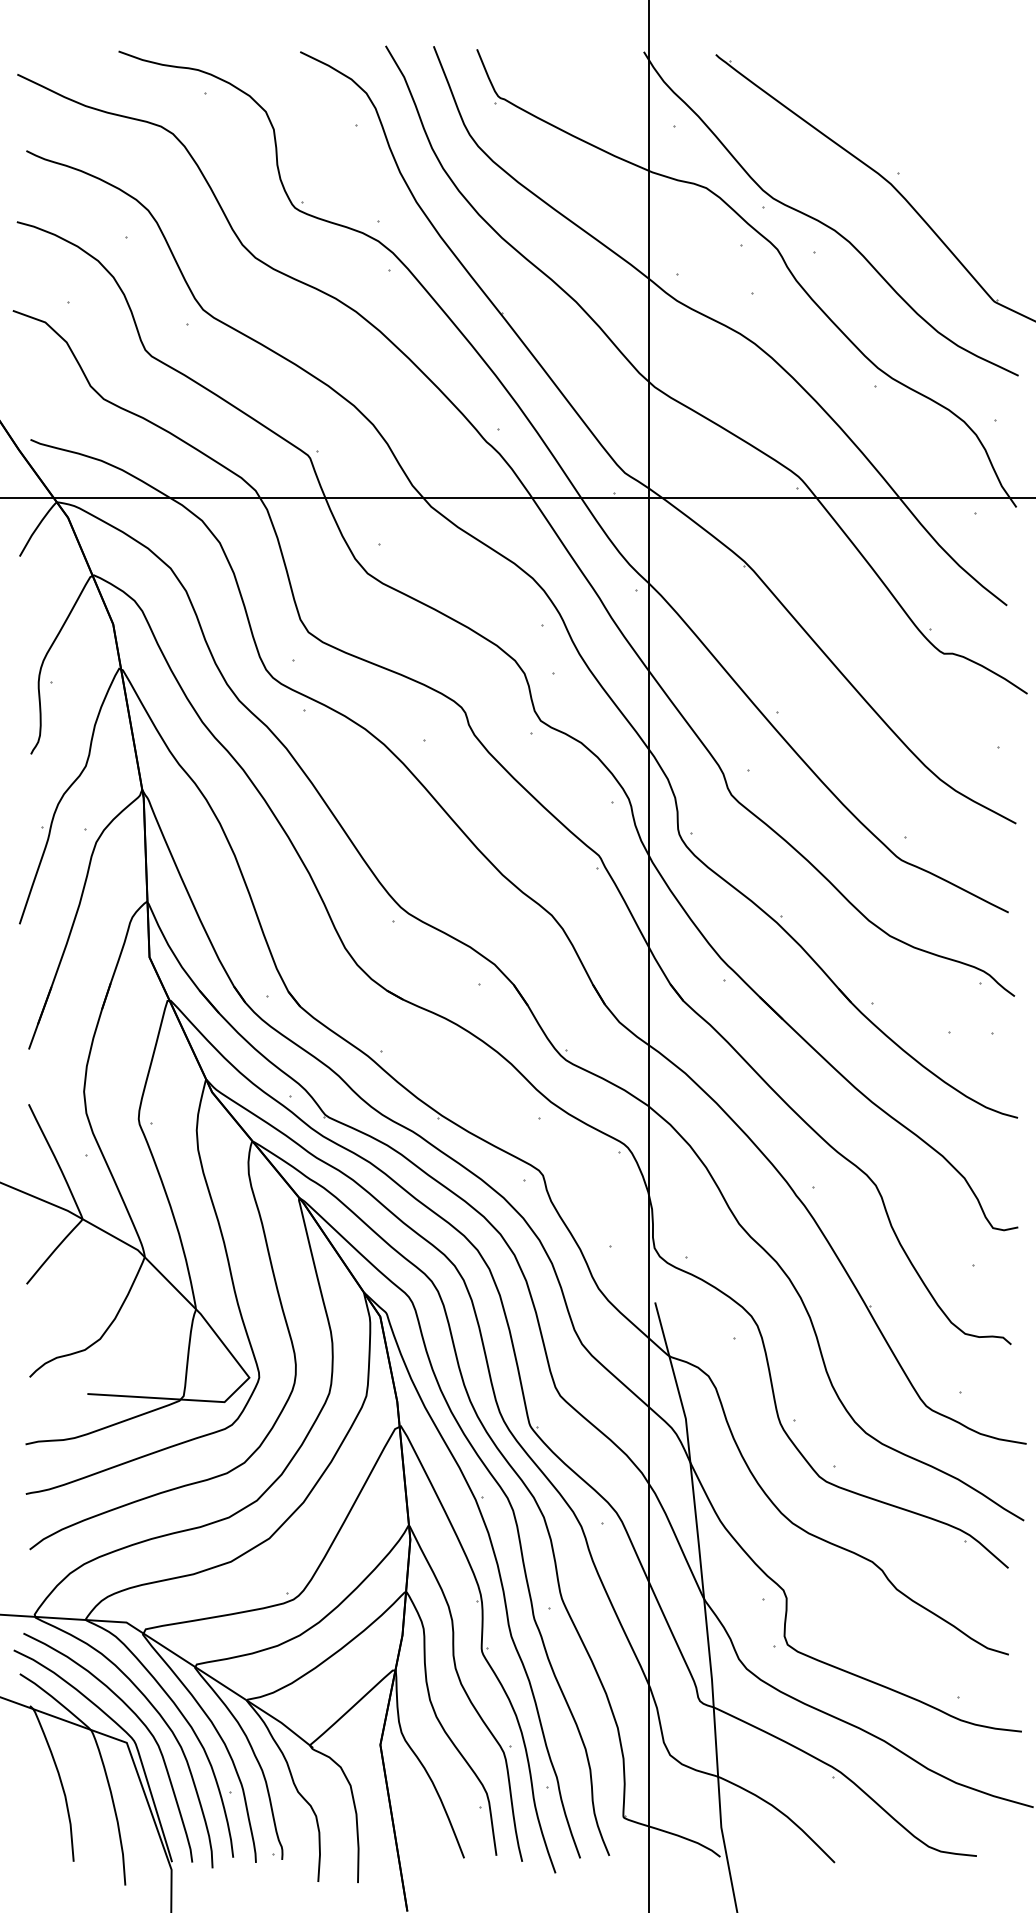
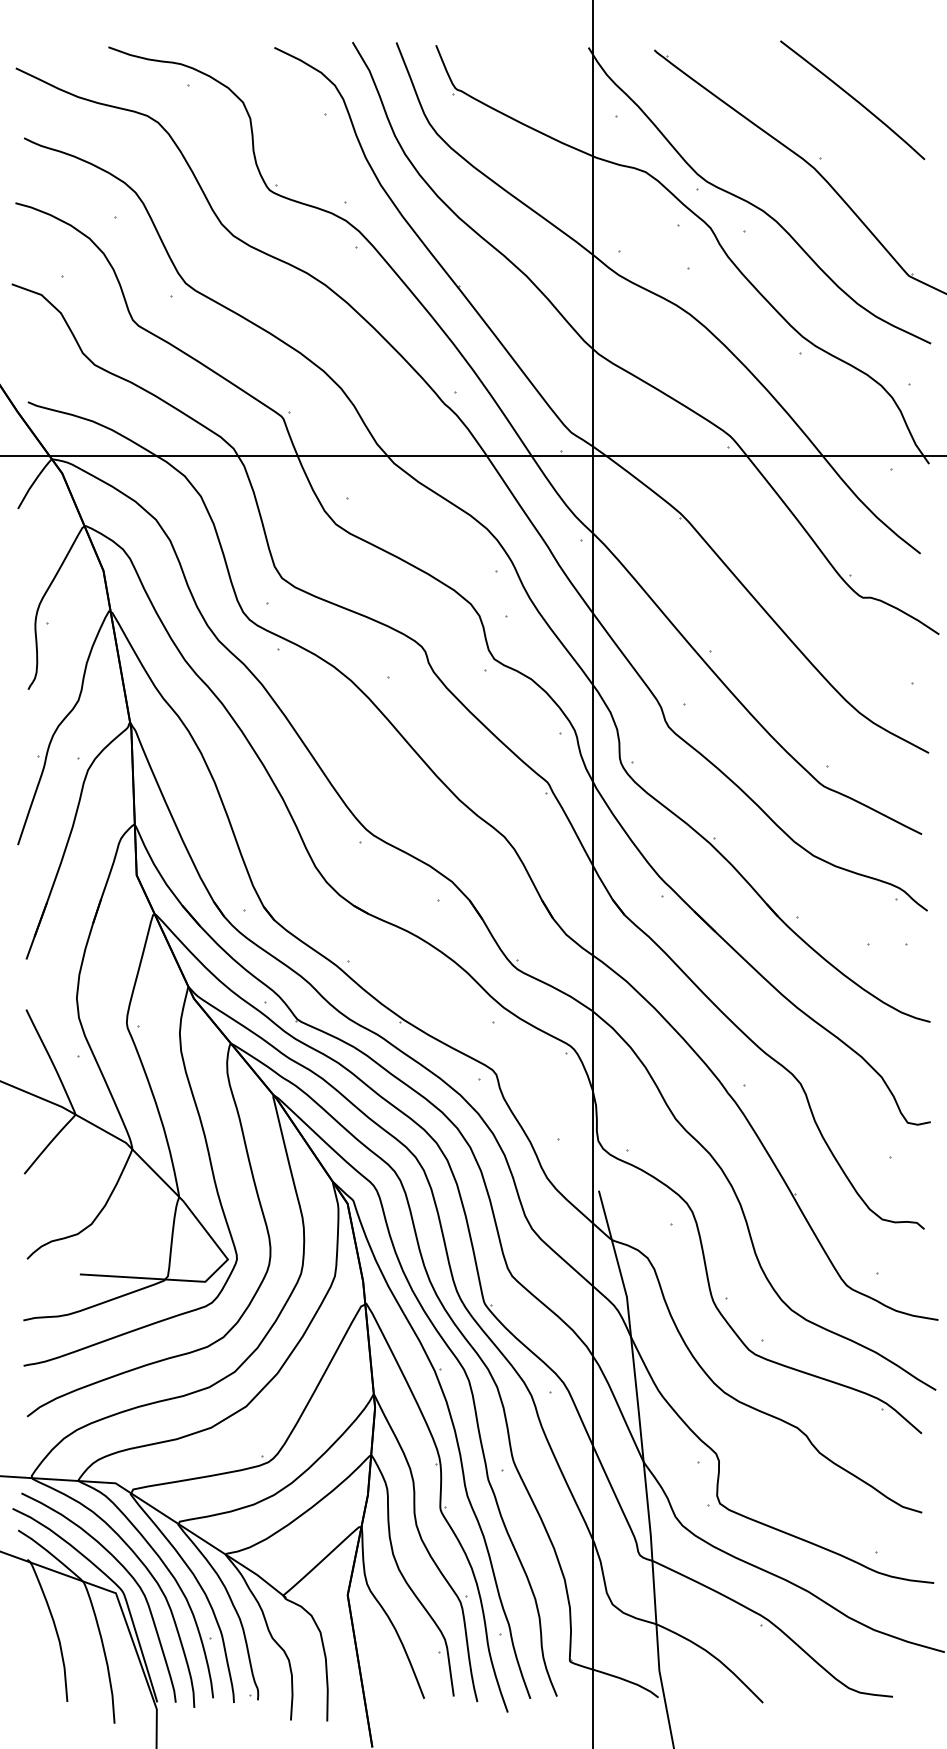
curve: (933, 108) -> (853, 99), added

